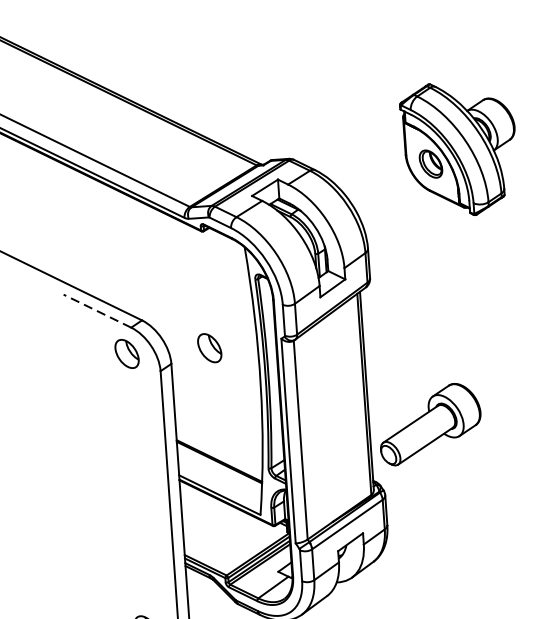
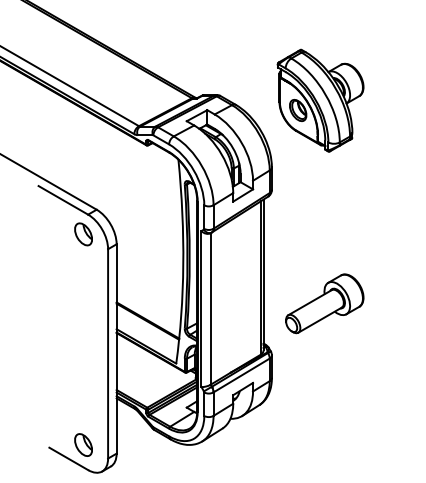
part: (459, 148) -> (320, 100), moved
line: (97, 311) -> (63, 200), dashed -> solid
part: (209, 348) -> (146, 234), removed
part: (429, 423) -> (324, 303), moved

